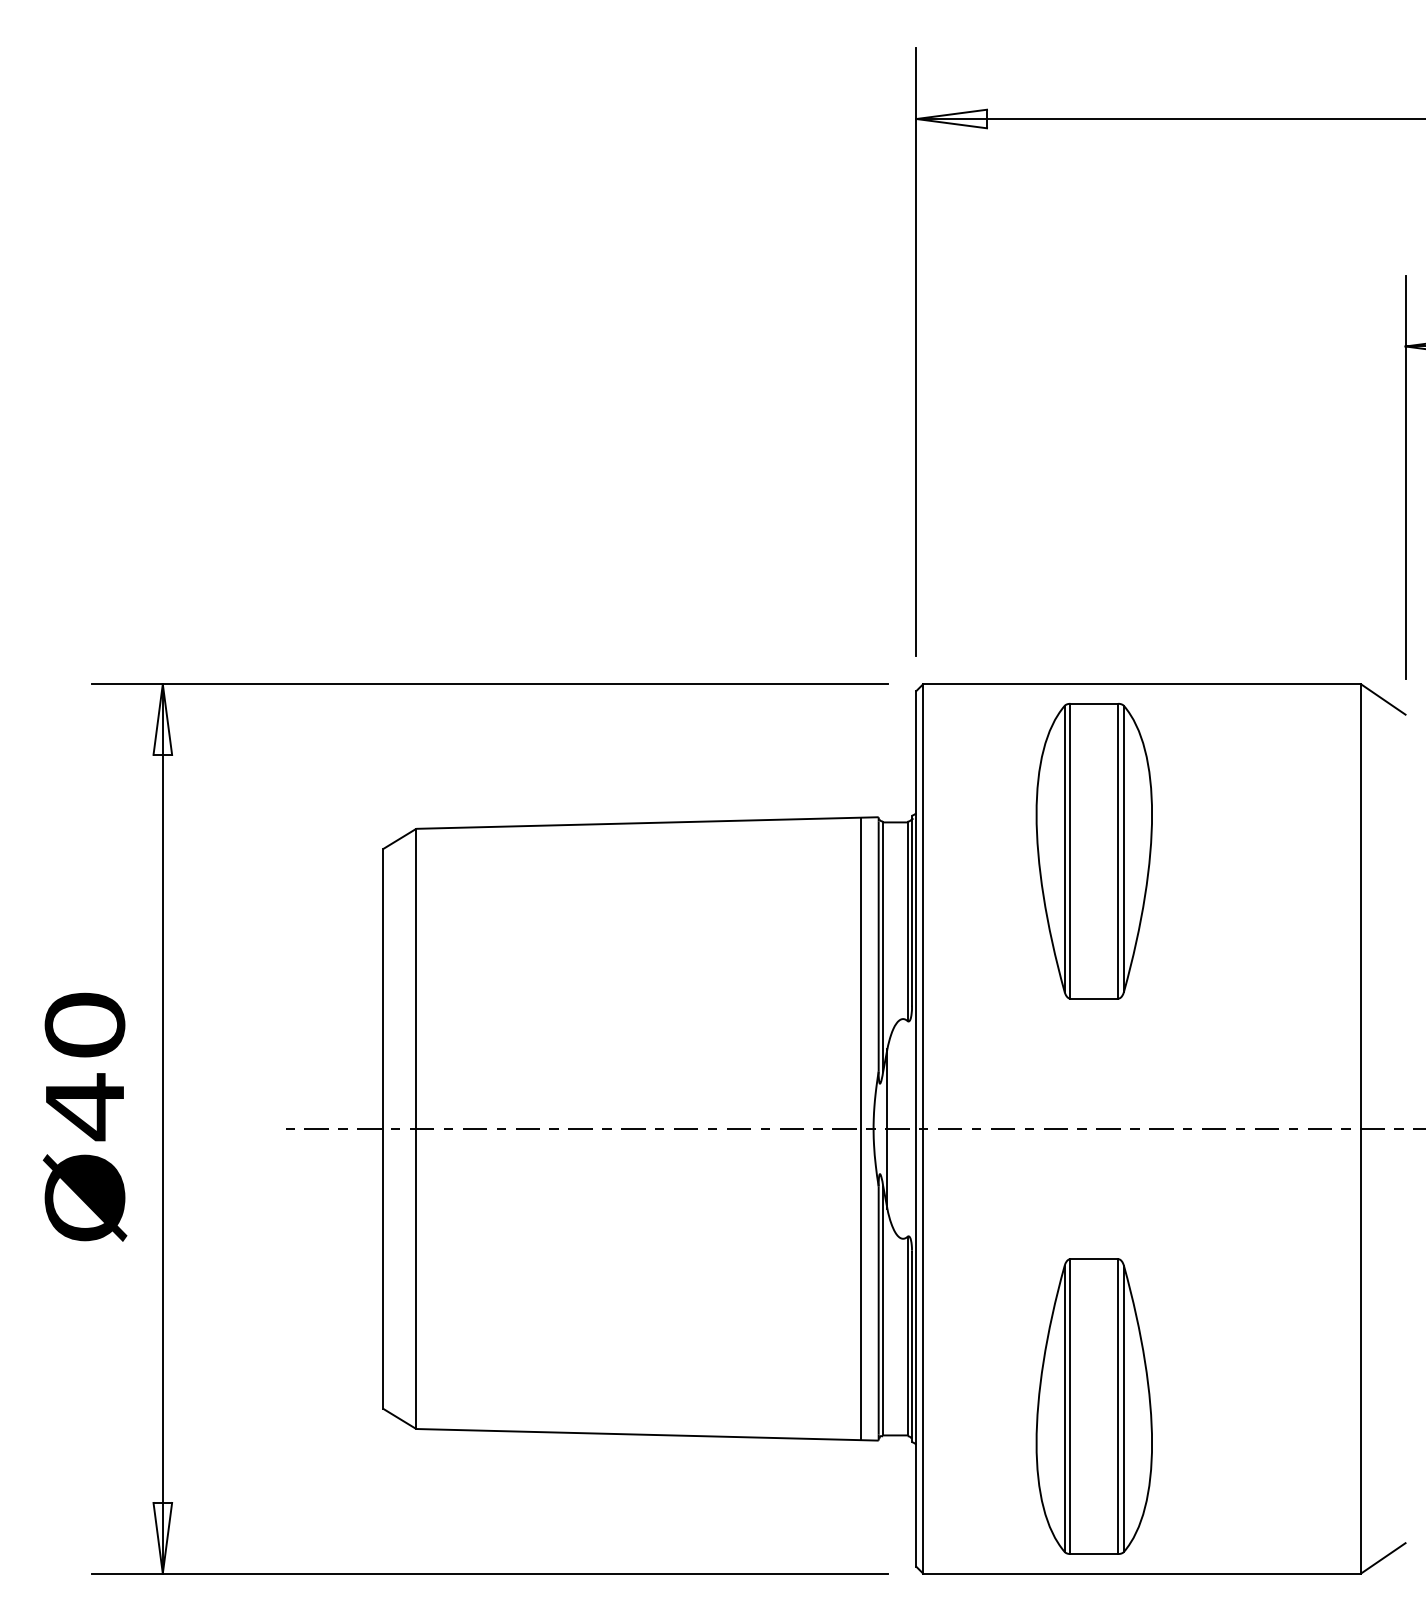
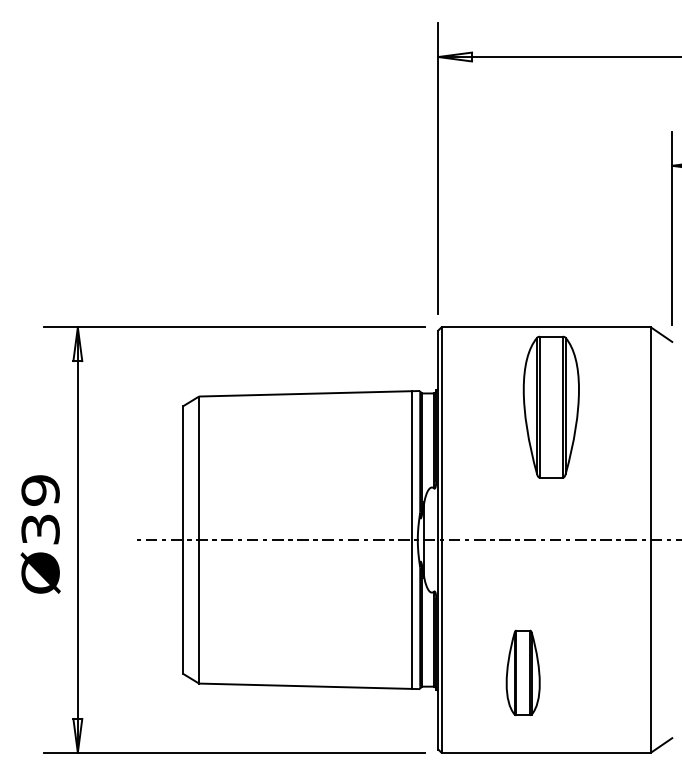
part: (1092, 849) -> (550, 406), moved
text: (84, 1067) -> (40, 510), Ø40 -> Ø39
part: (1092, 1405) -> (522, 672), size x0.6

